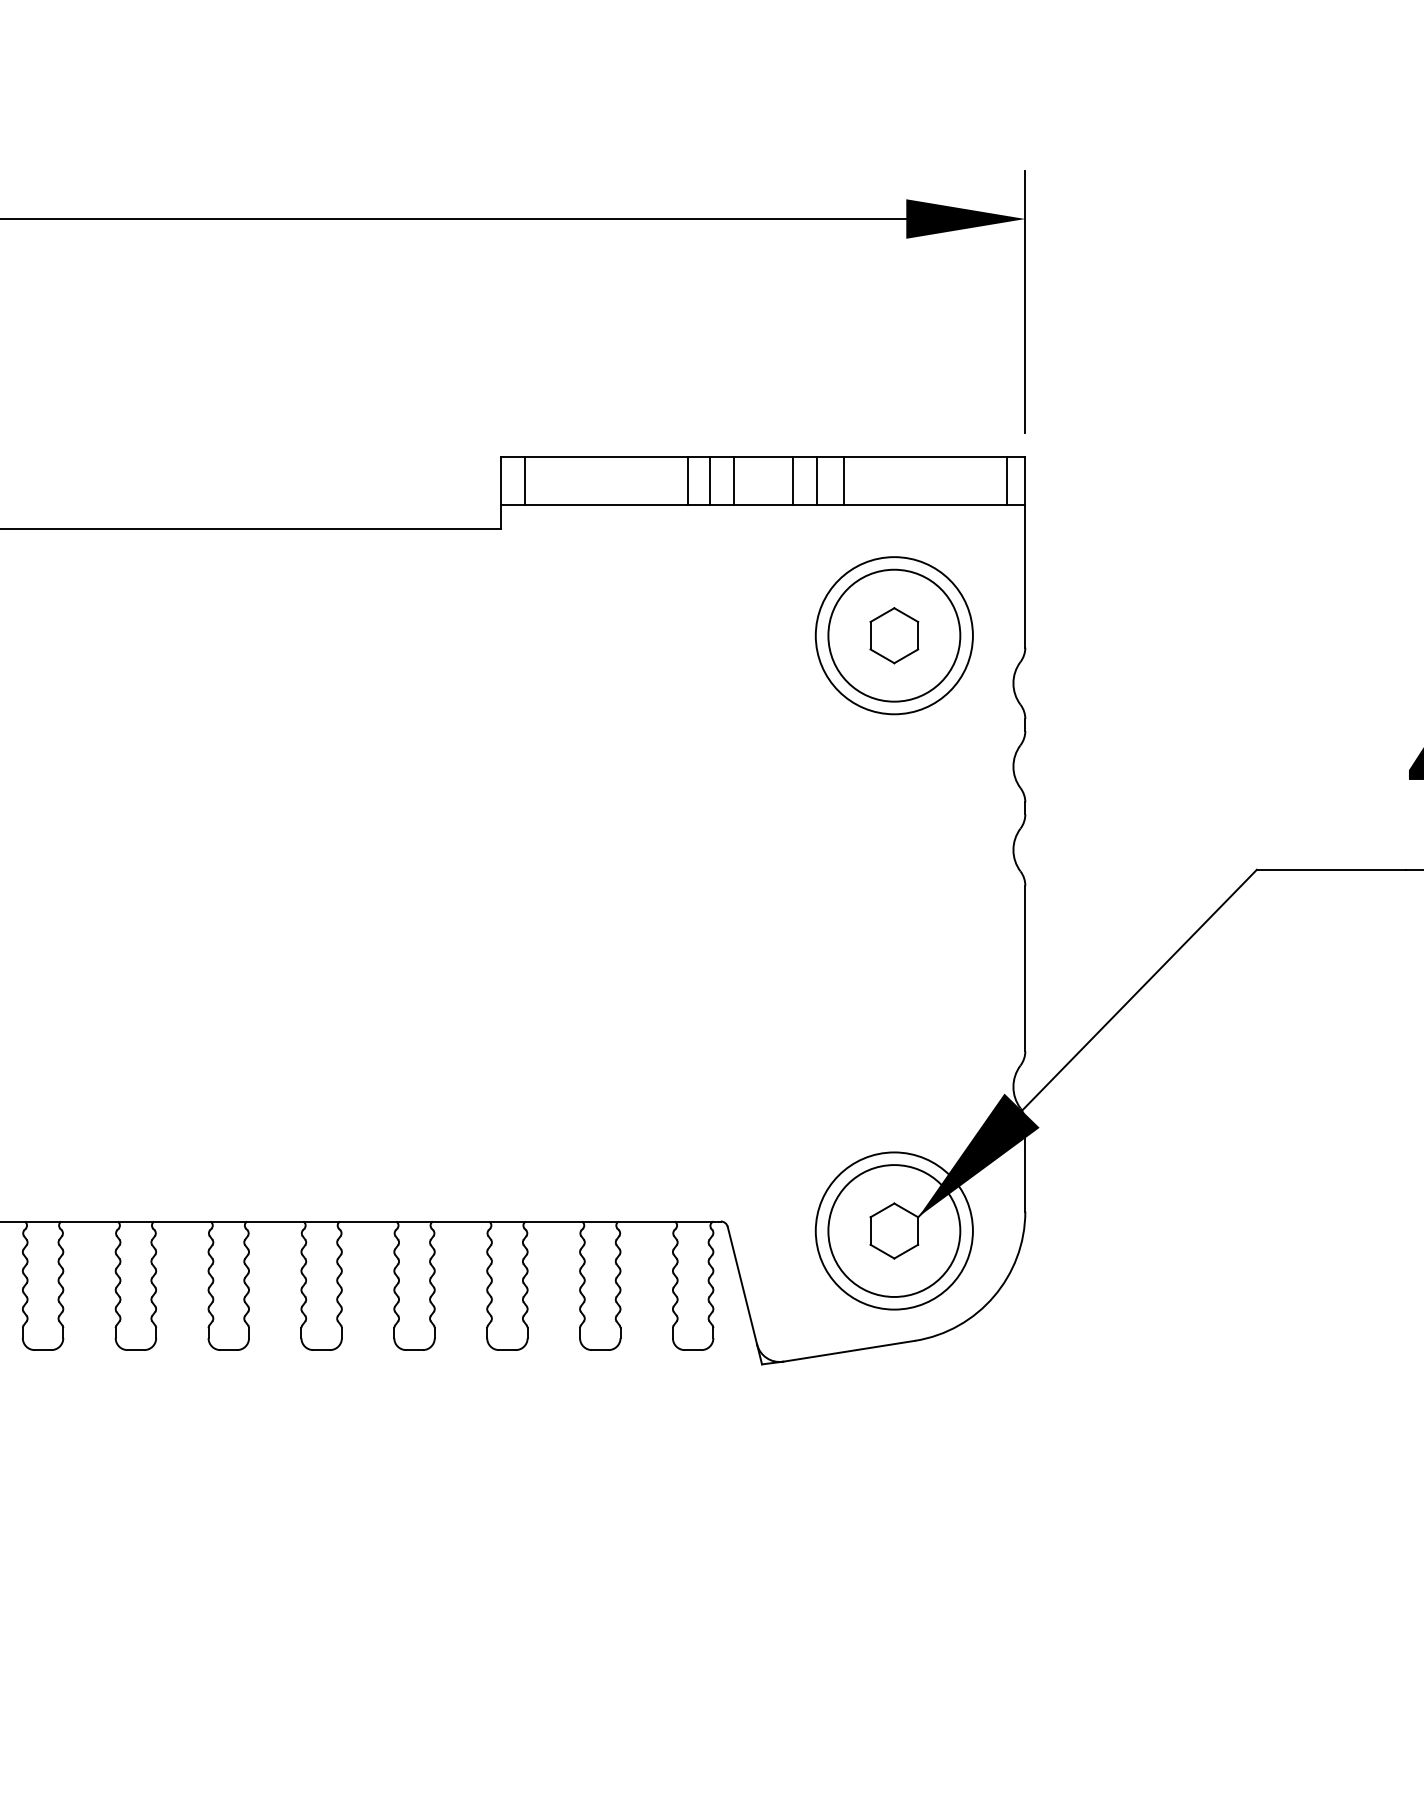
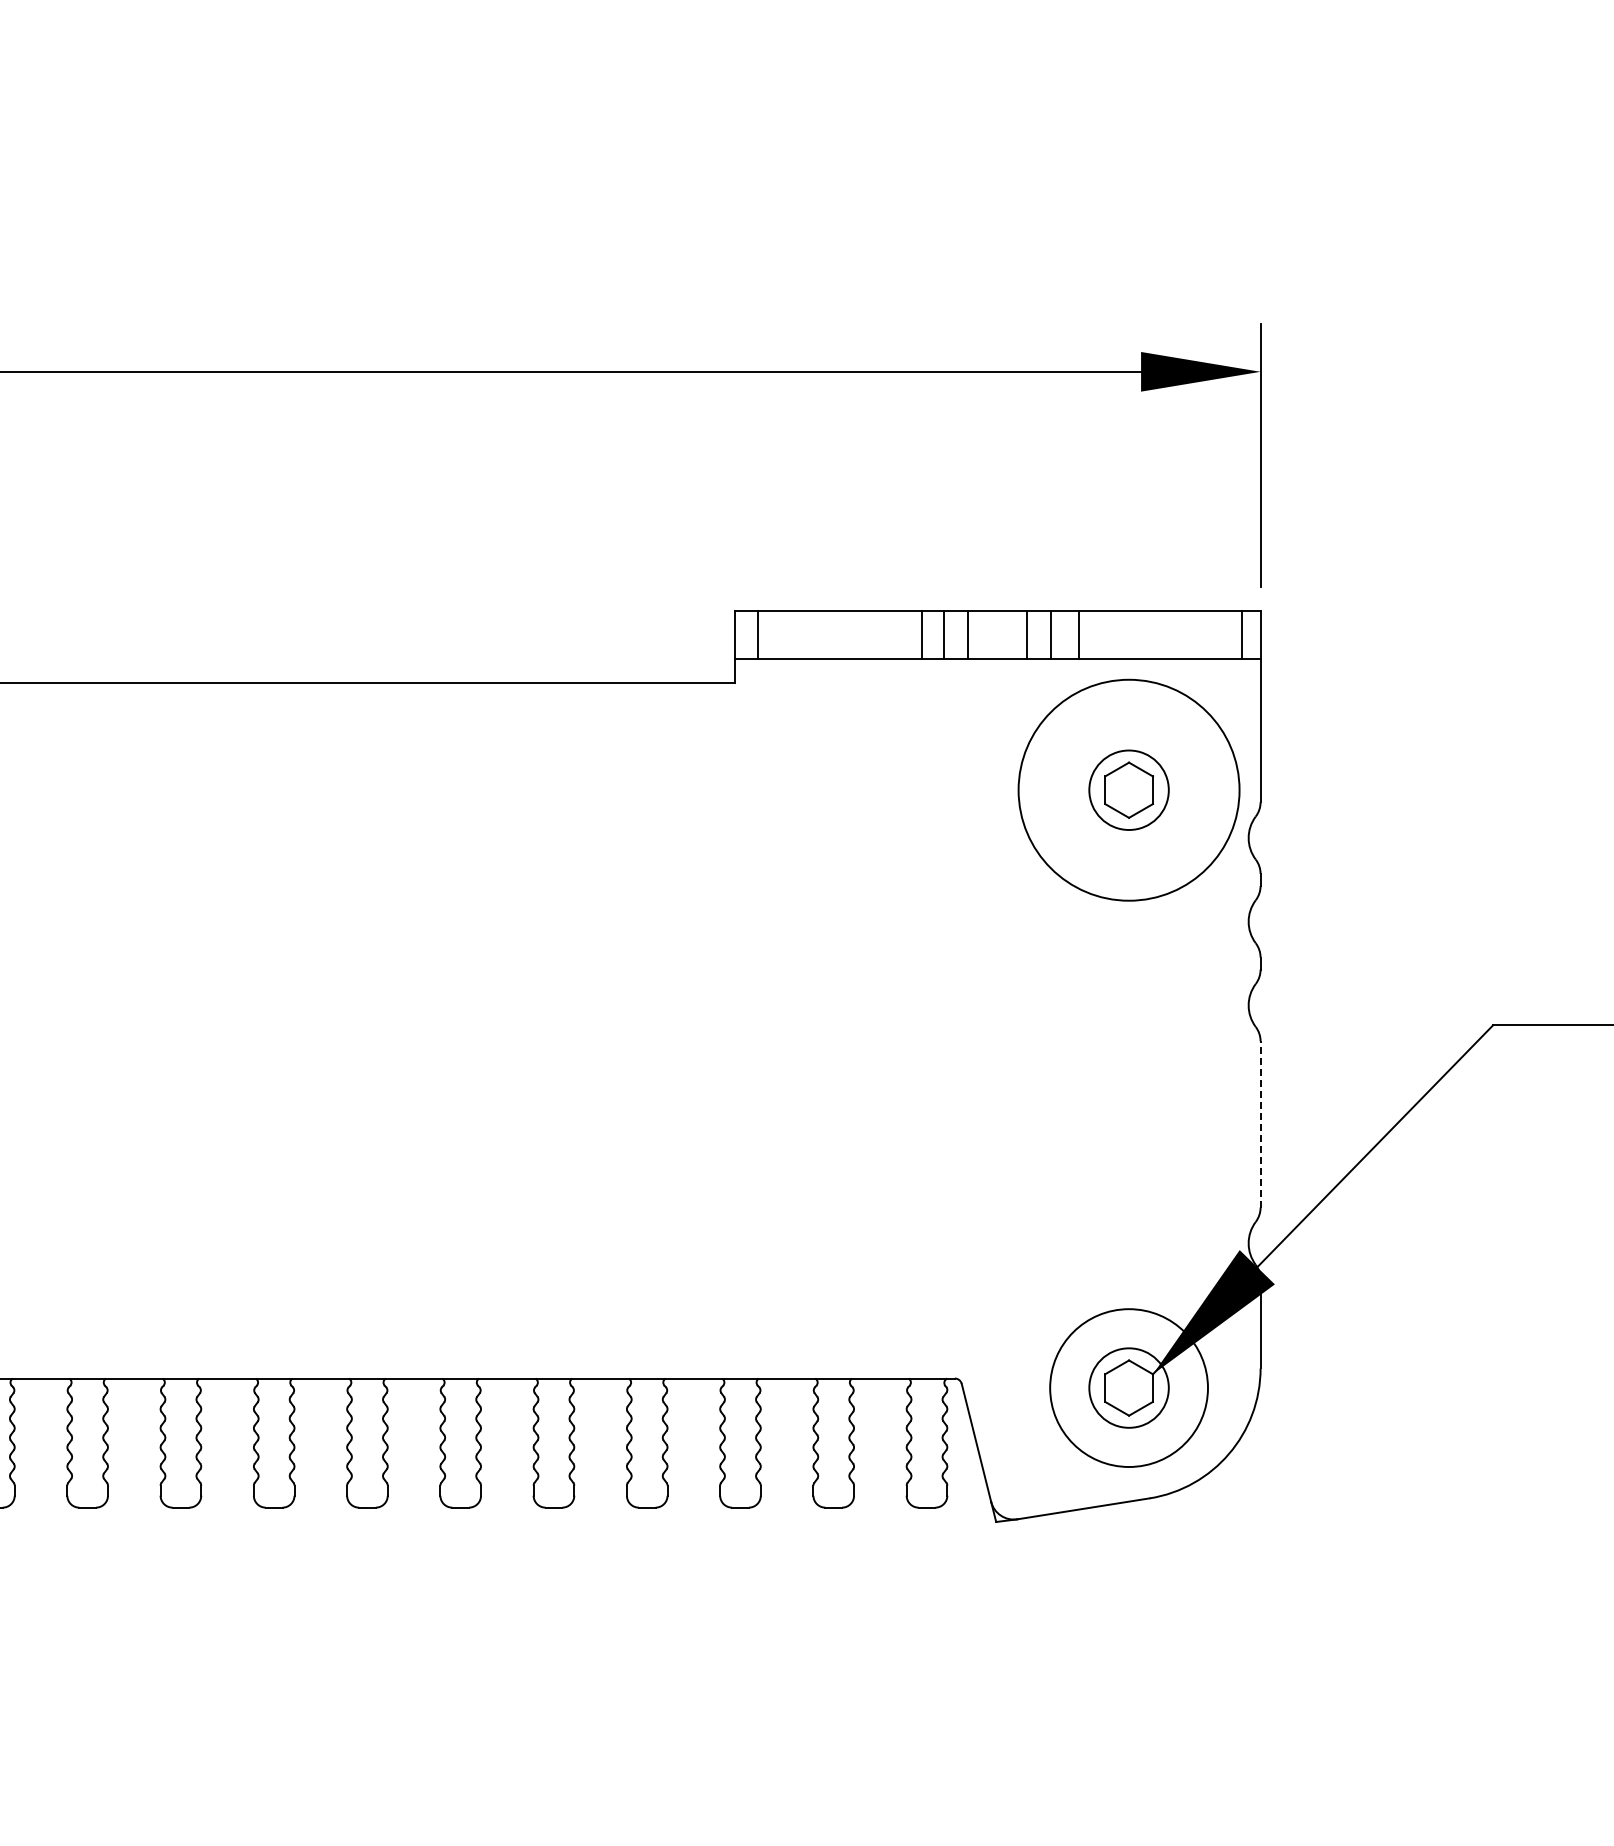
circle: (893, 635) -> (1128, 790), size x0.6
circle: (893, 635) -> (1128, 790), size x1.4
line: (1025, 967) -> (1260, 1123), solid -> dashed
circle: (893, 1230) -> (1128, 1387), size x0.6

